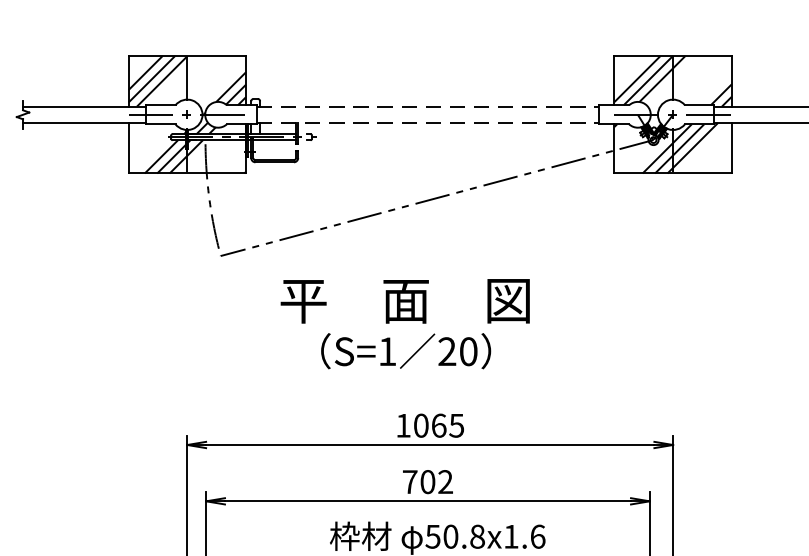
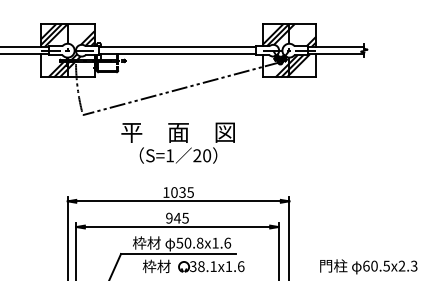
line: (430, 105) -> (178, 46), dashed -> solid
line: (430, 123) -> (178, 54), dashed -> solid
text: (403, 322) -> (177, 142), moved
text: (438, 425) -> (182, 192), 1065 -> 1035
text: (427, 480) -> (177, 217), 702 -> 945

